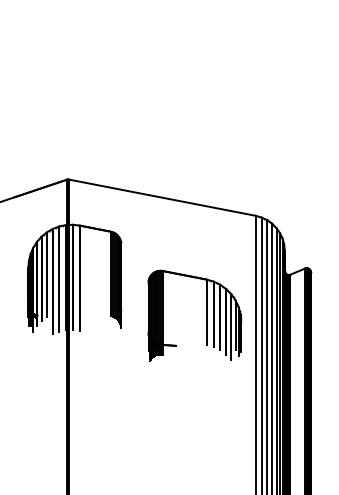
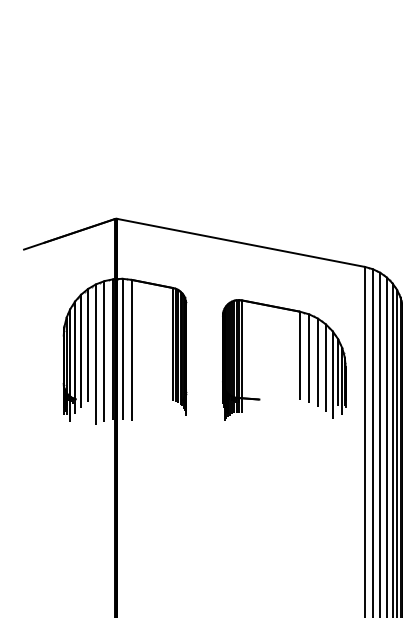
part: (206, 315) -> (299, 359), moved

